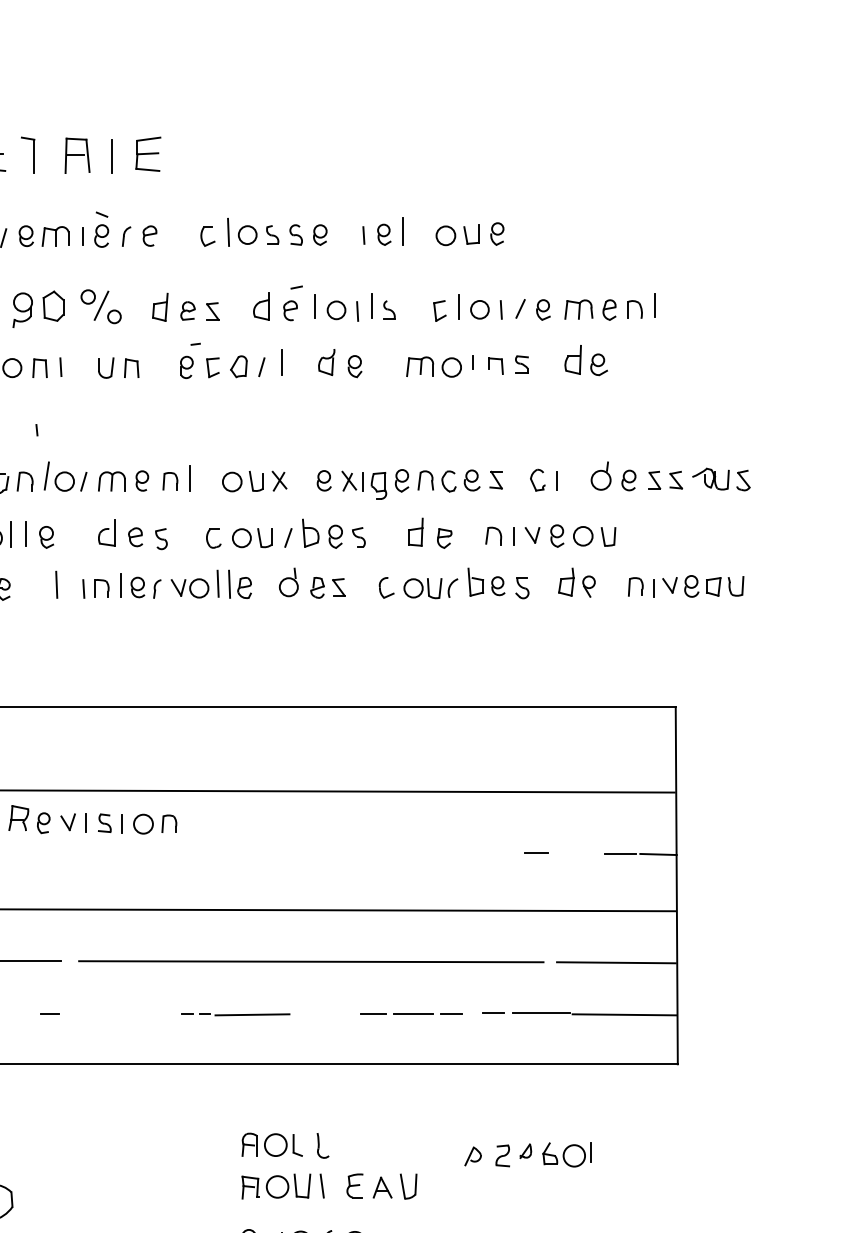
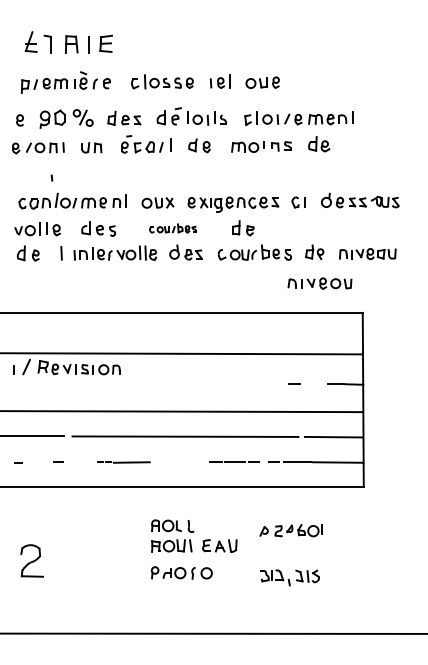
part: (284, 533) -> (172, 228), size x0.6
part: (549, 535) -> (319, 283), moved
line: (235, 1014) -> (123, 462), moved

